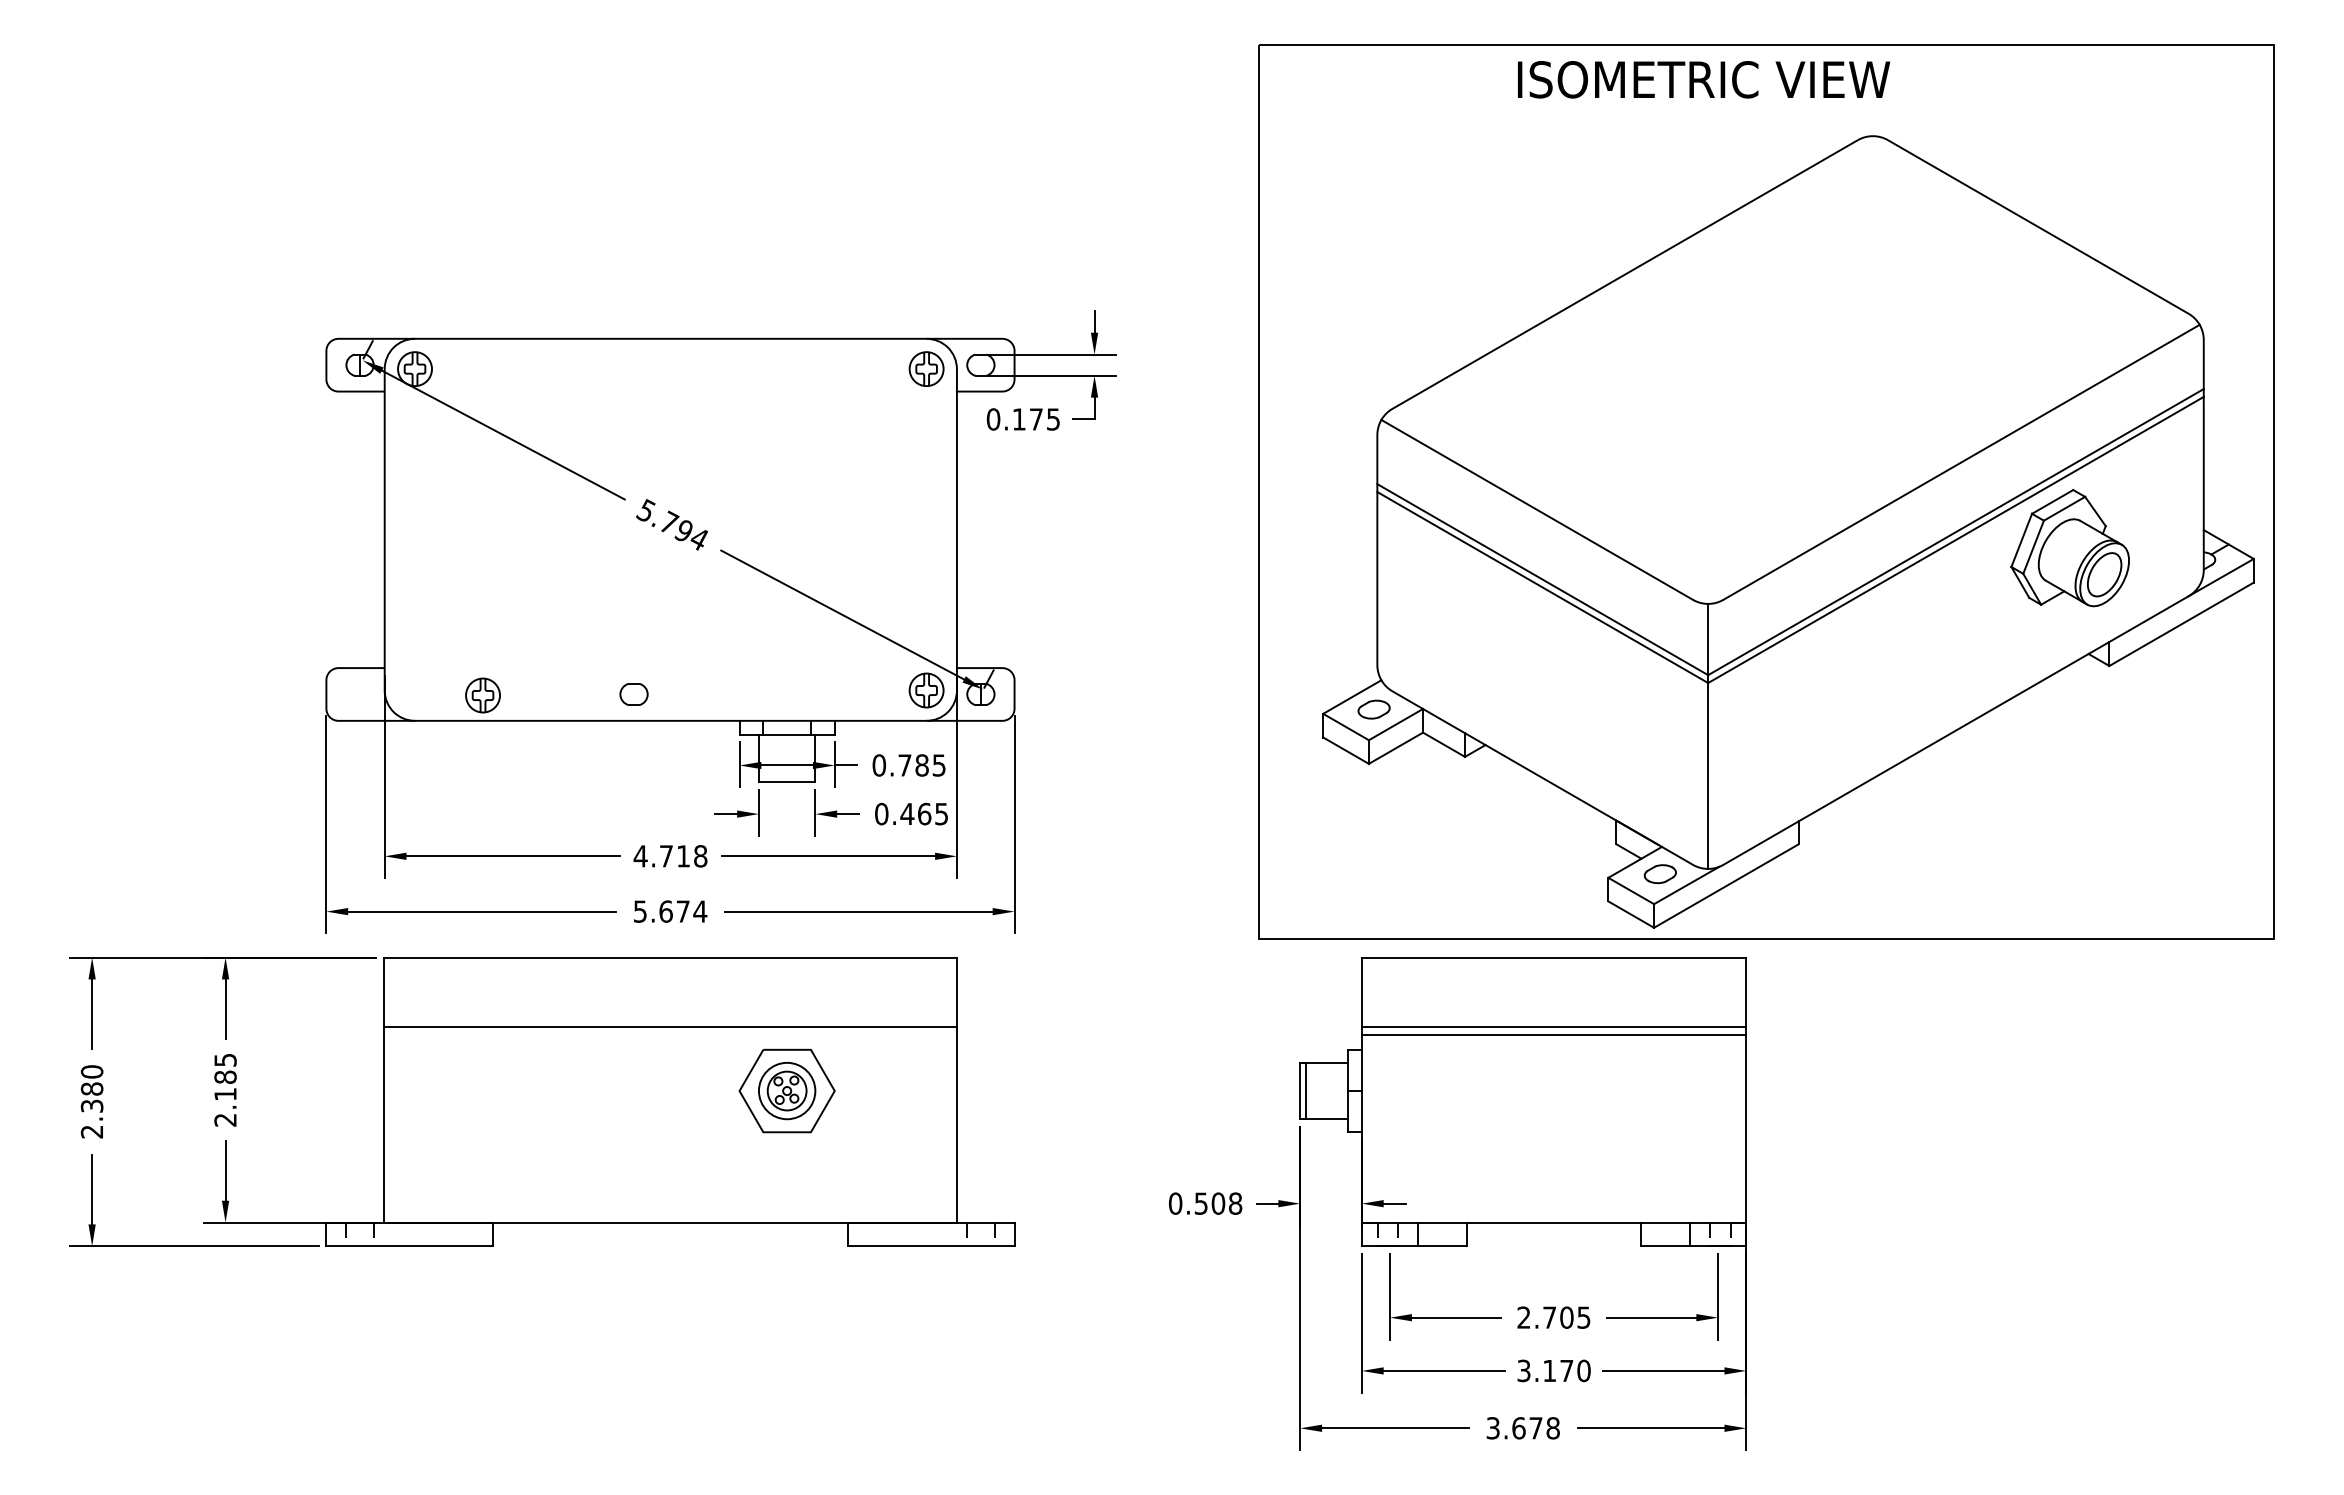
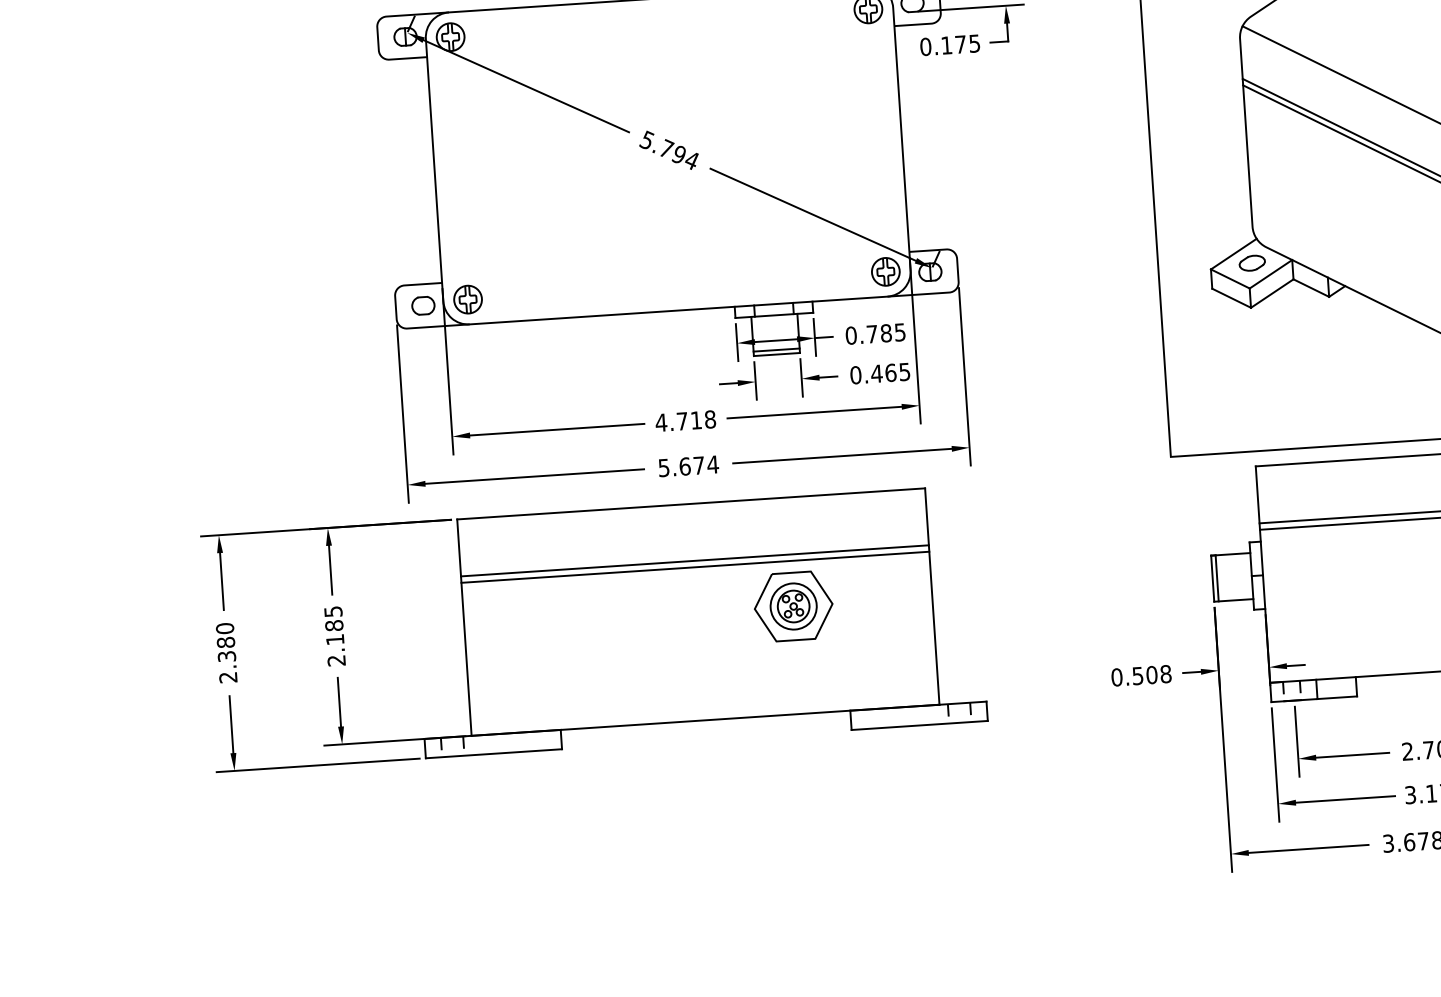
part: (633, 694) -> (422, 305), moved
part: (482, 695) -> (467, 299), moved
line: (786, 777) -> (776, 350), added
line: (670, 1035) -> (695, 567), added

